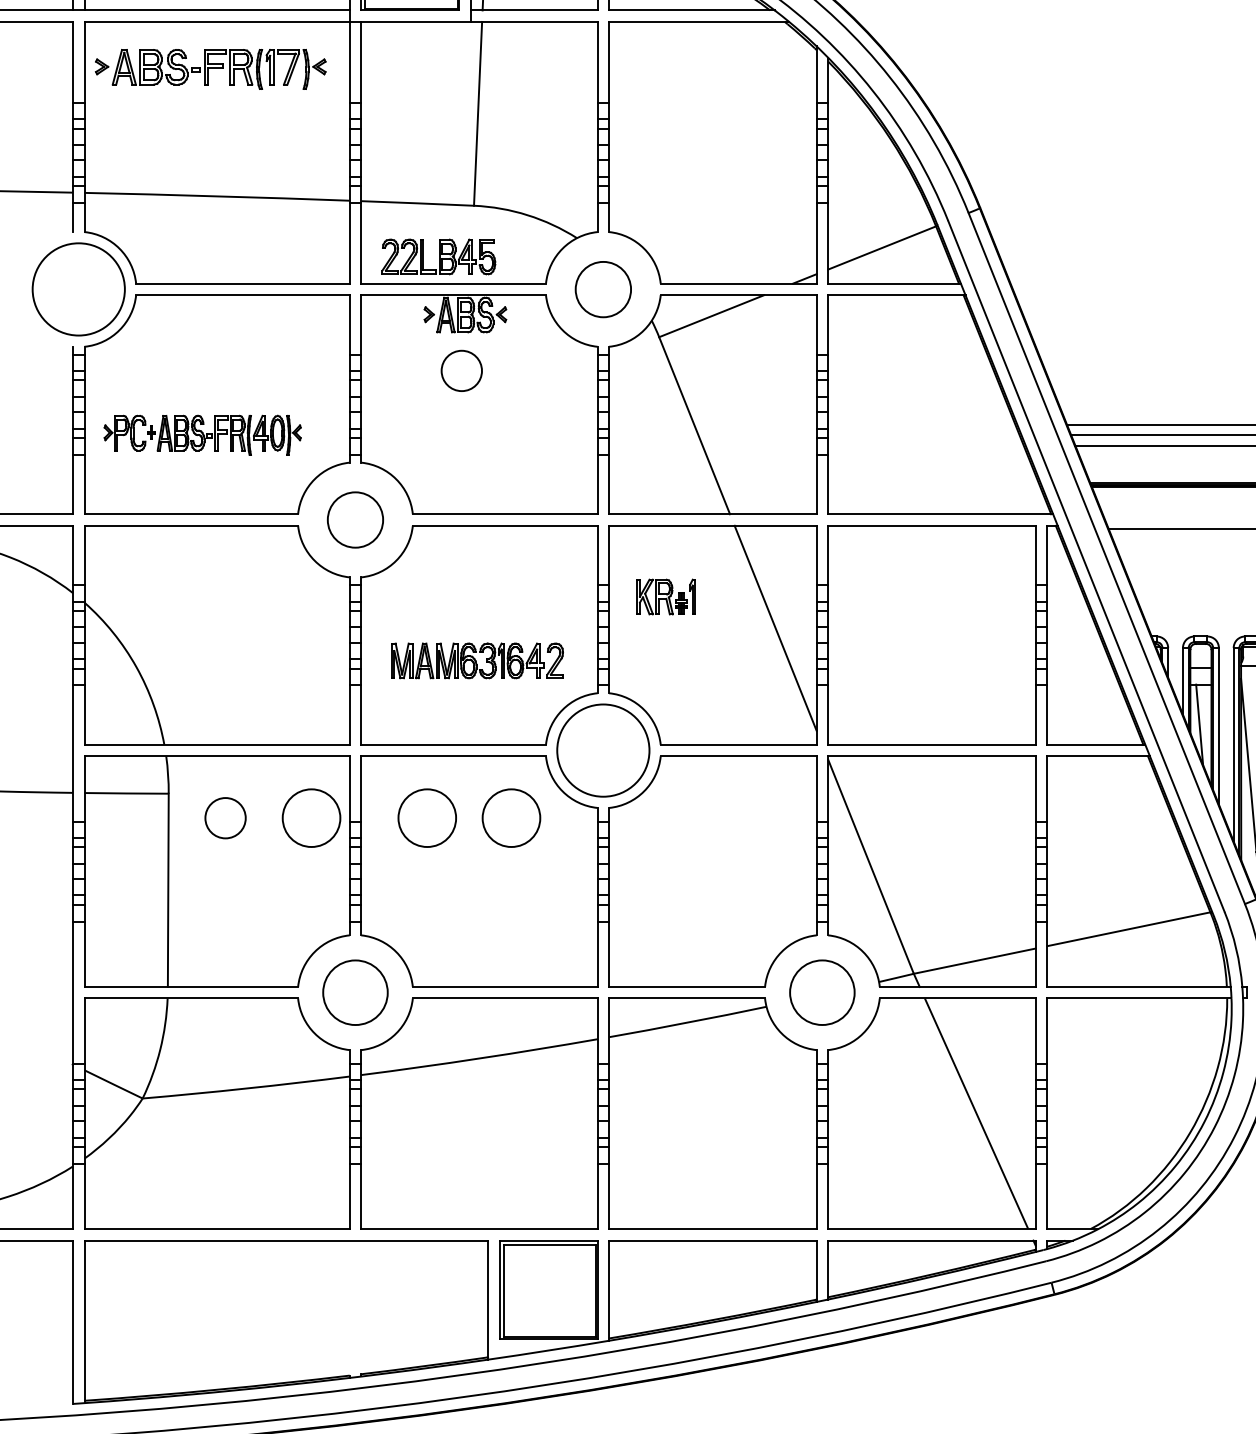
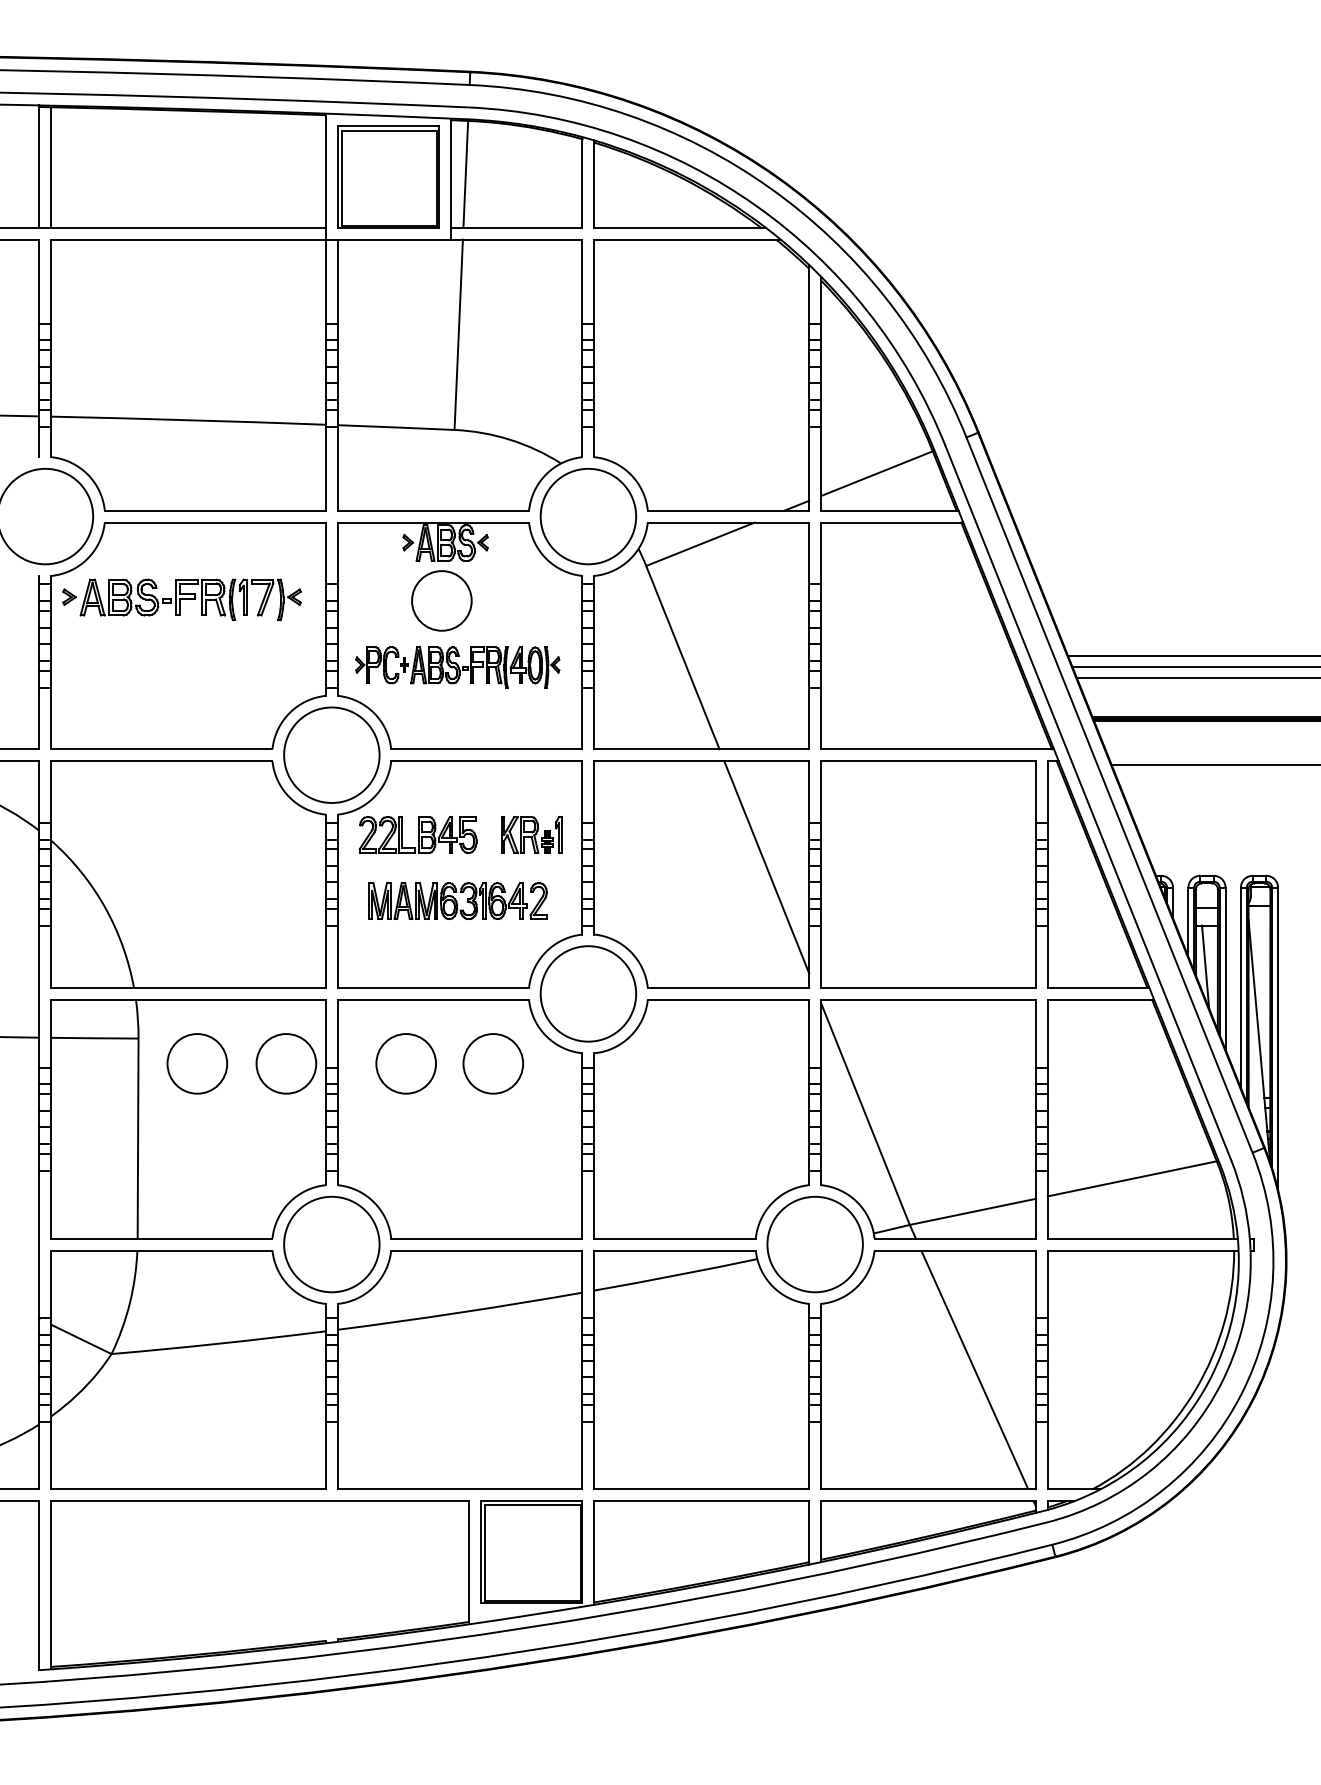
part: (210, 69) -> (181, 599), moved
part: (438, 256) -> (417, 834), moved
circle: (603, 289) -> (588, 516), size x1.67
circle: (461, 370) -> (441, 600), size x1.43
part: (202, 435) -> (457, 667), moved
circle: (355, 519) -> (331, 754), size x1.67
part: (666, 596) -> (531, 834), moved
circle: (225, 817) -> (197, 1063), size x1.43
circle: (355, 992) -> (331, 1244), size x1.43
circle: (821, 992) -> (814, 1244), size x1.43

